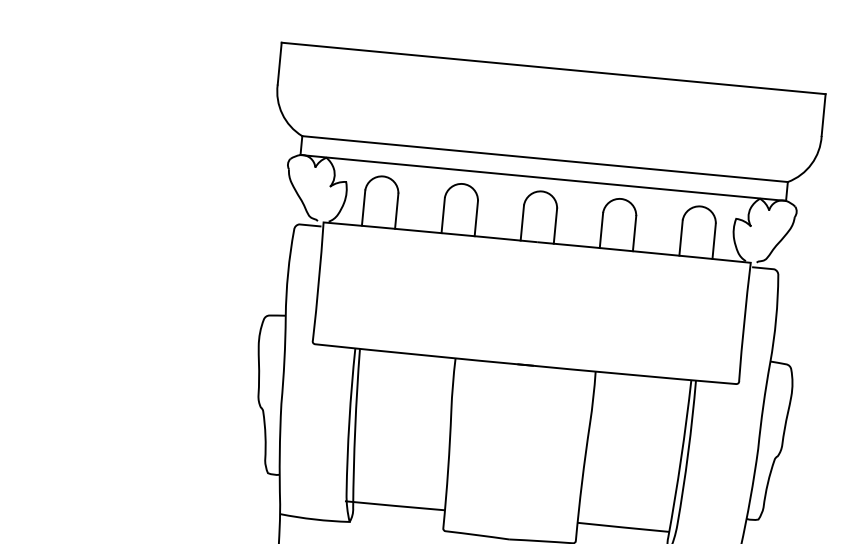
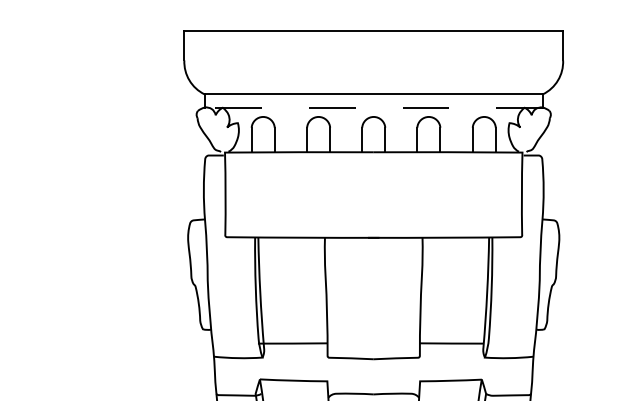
line: (542, 177) -> (373, 107), solid -> dashed

